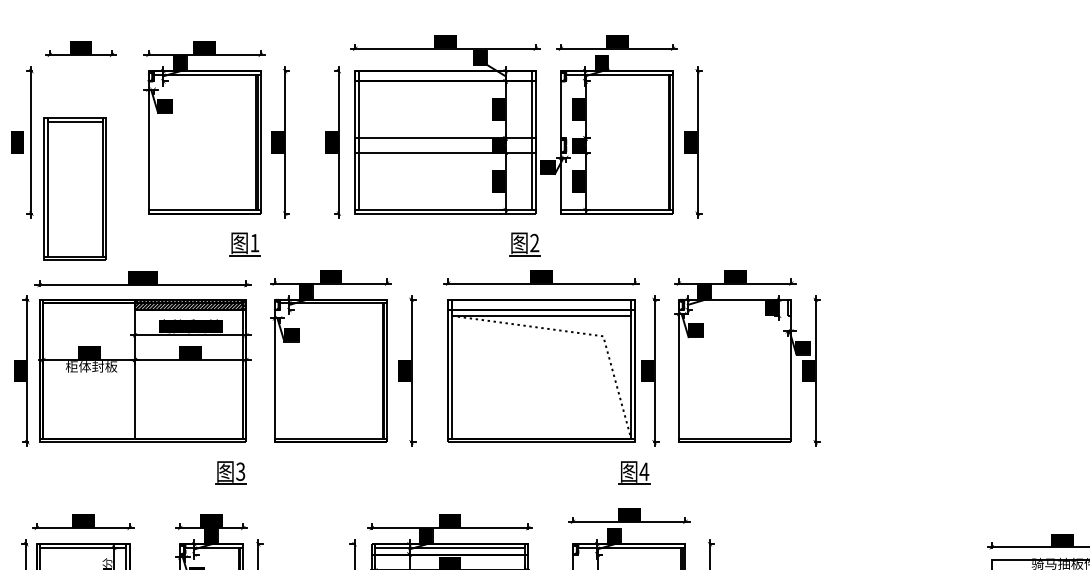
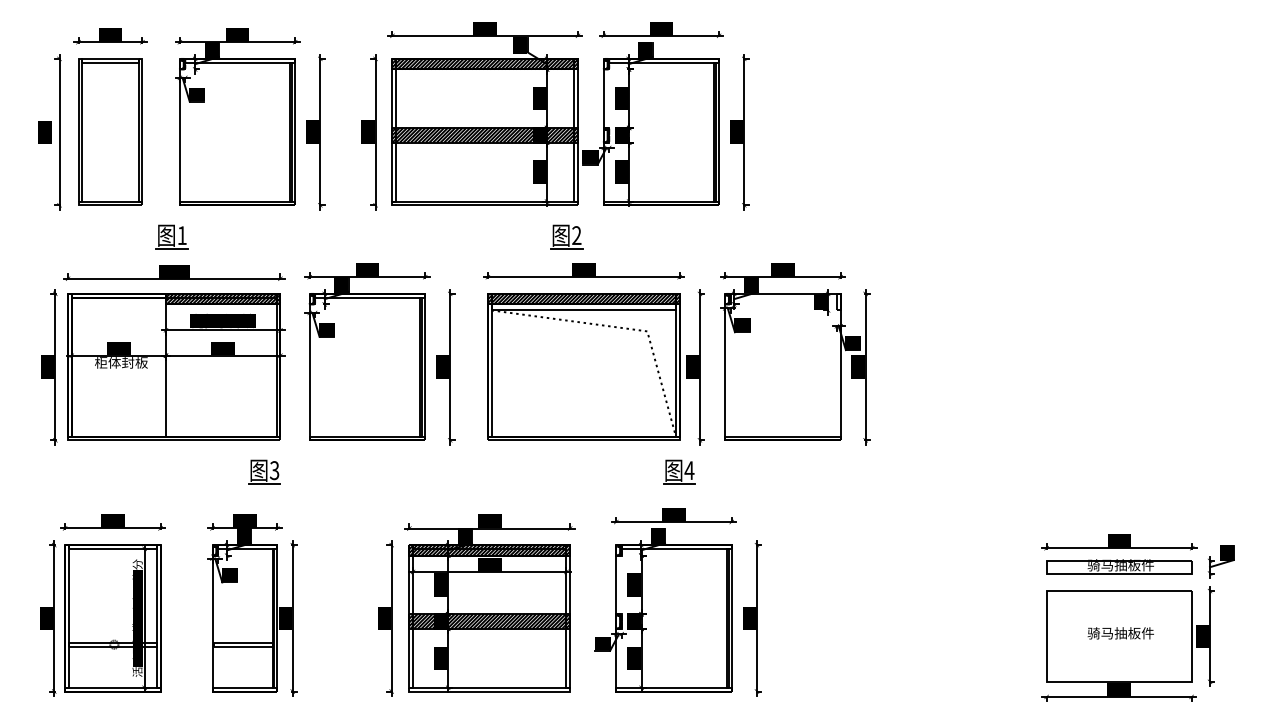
hatch: (444, 75) -> (484, 63), added
hatch: (444, 144) -> (484, 134), added
part: (75, 188) -> (110, 131), moved
part: (244, 243) -> (171, 236), moved
hatch: (541, 304) -> (583, 298), added
hatch: (449, 549) -> (489, 550), added

